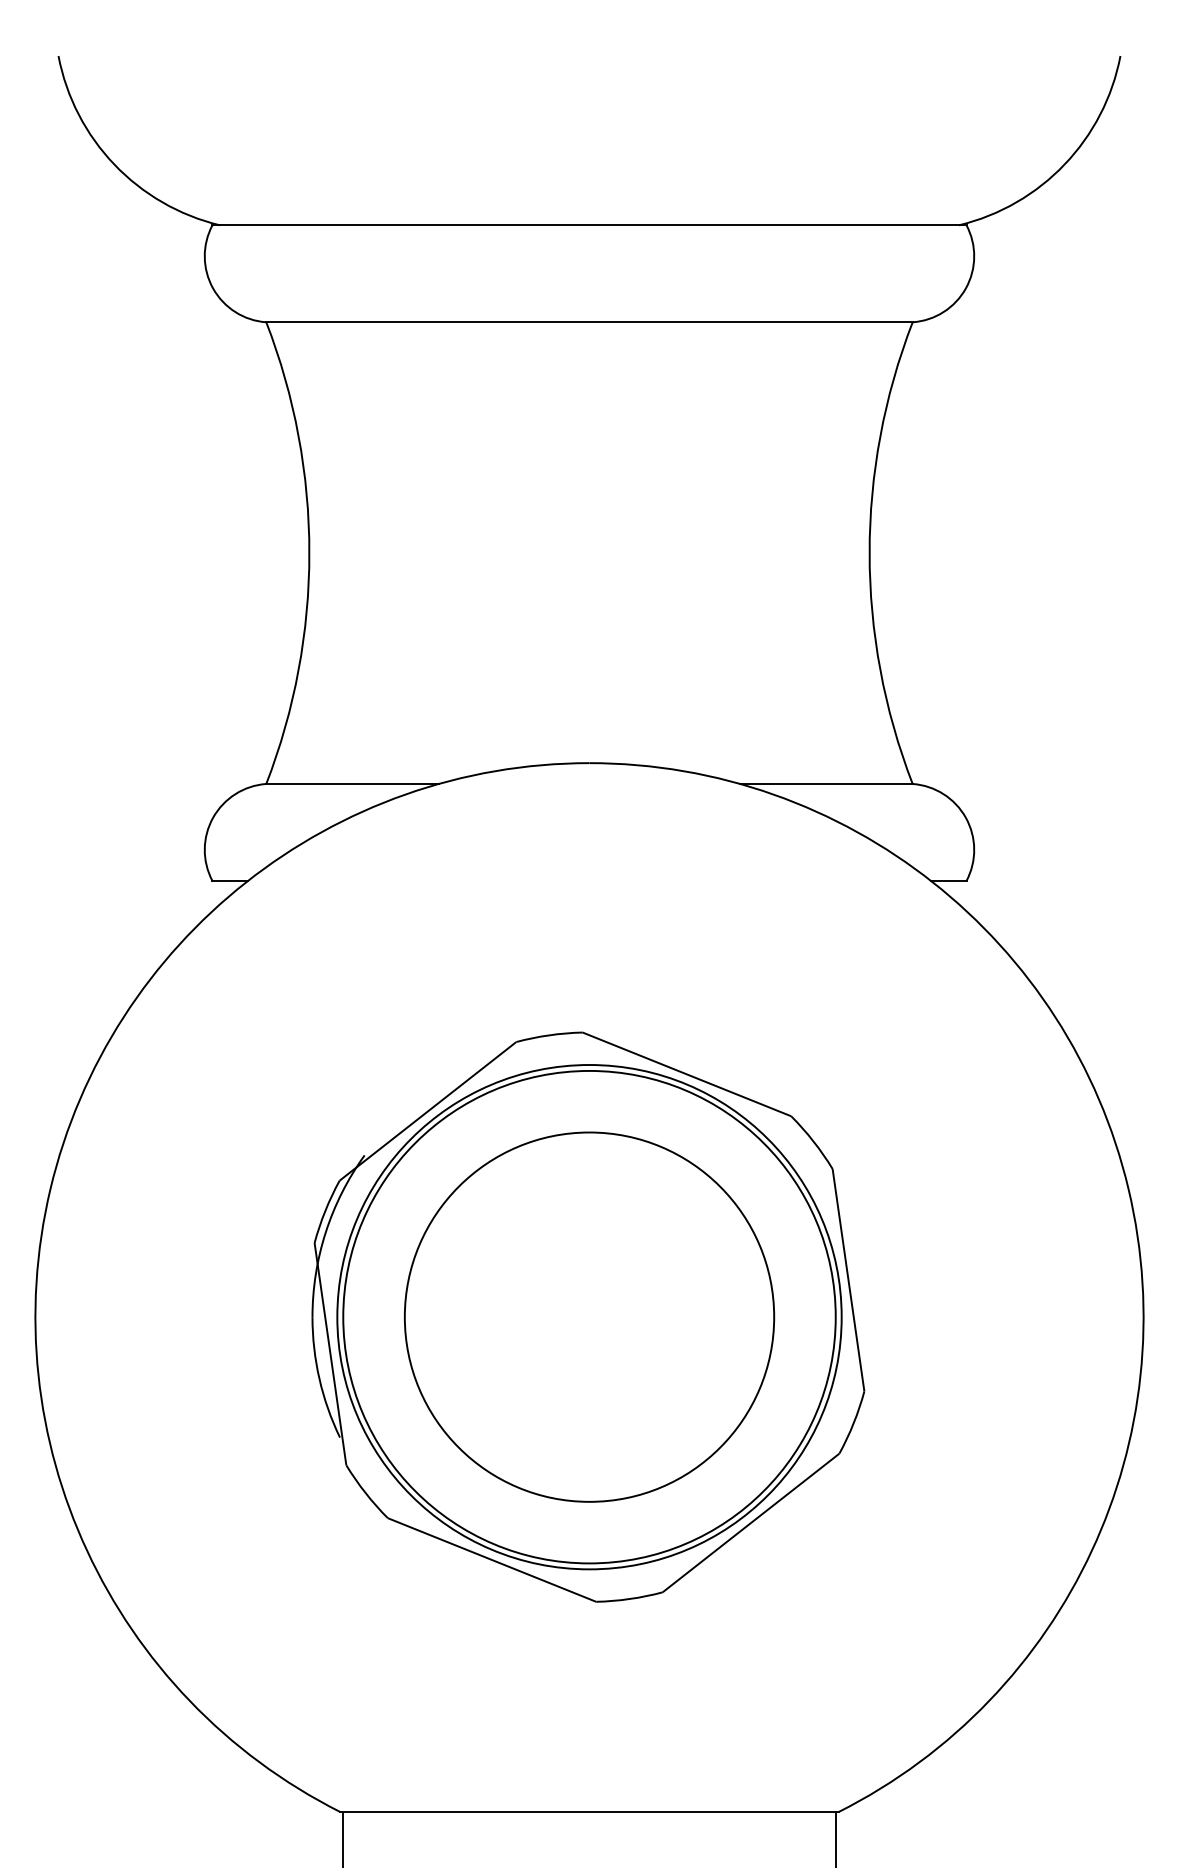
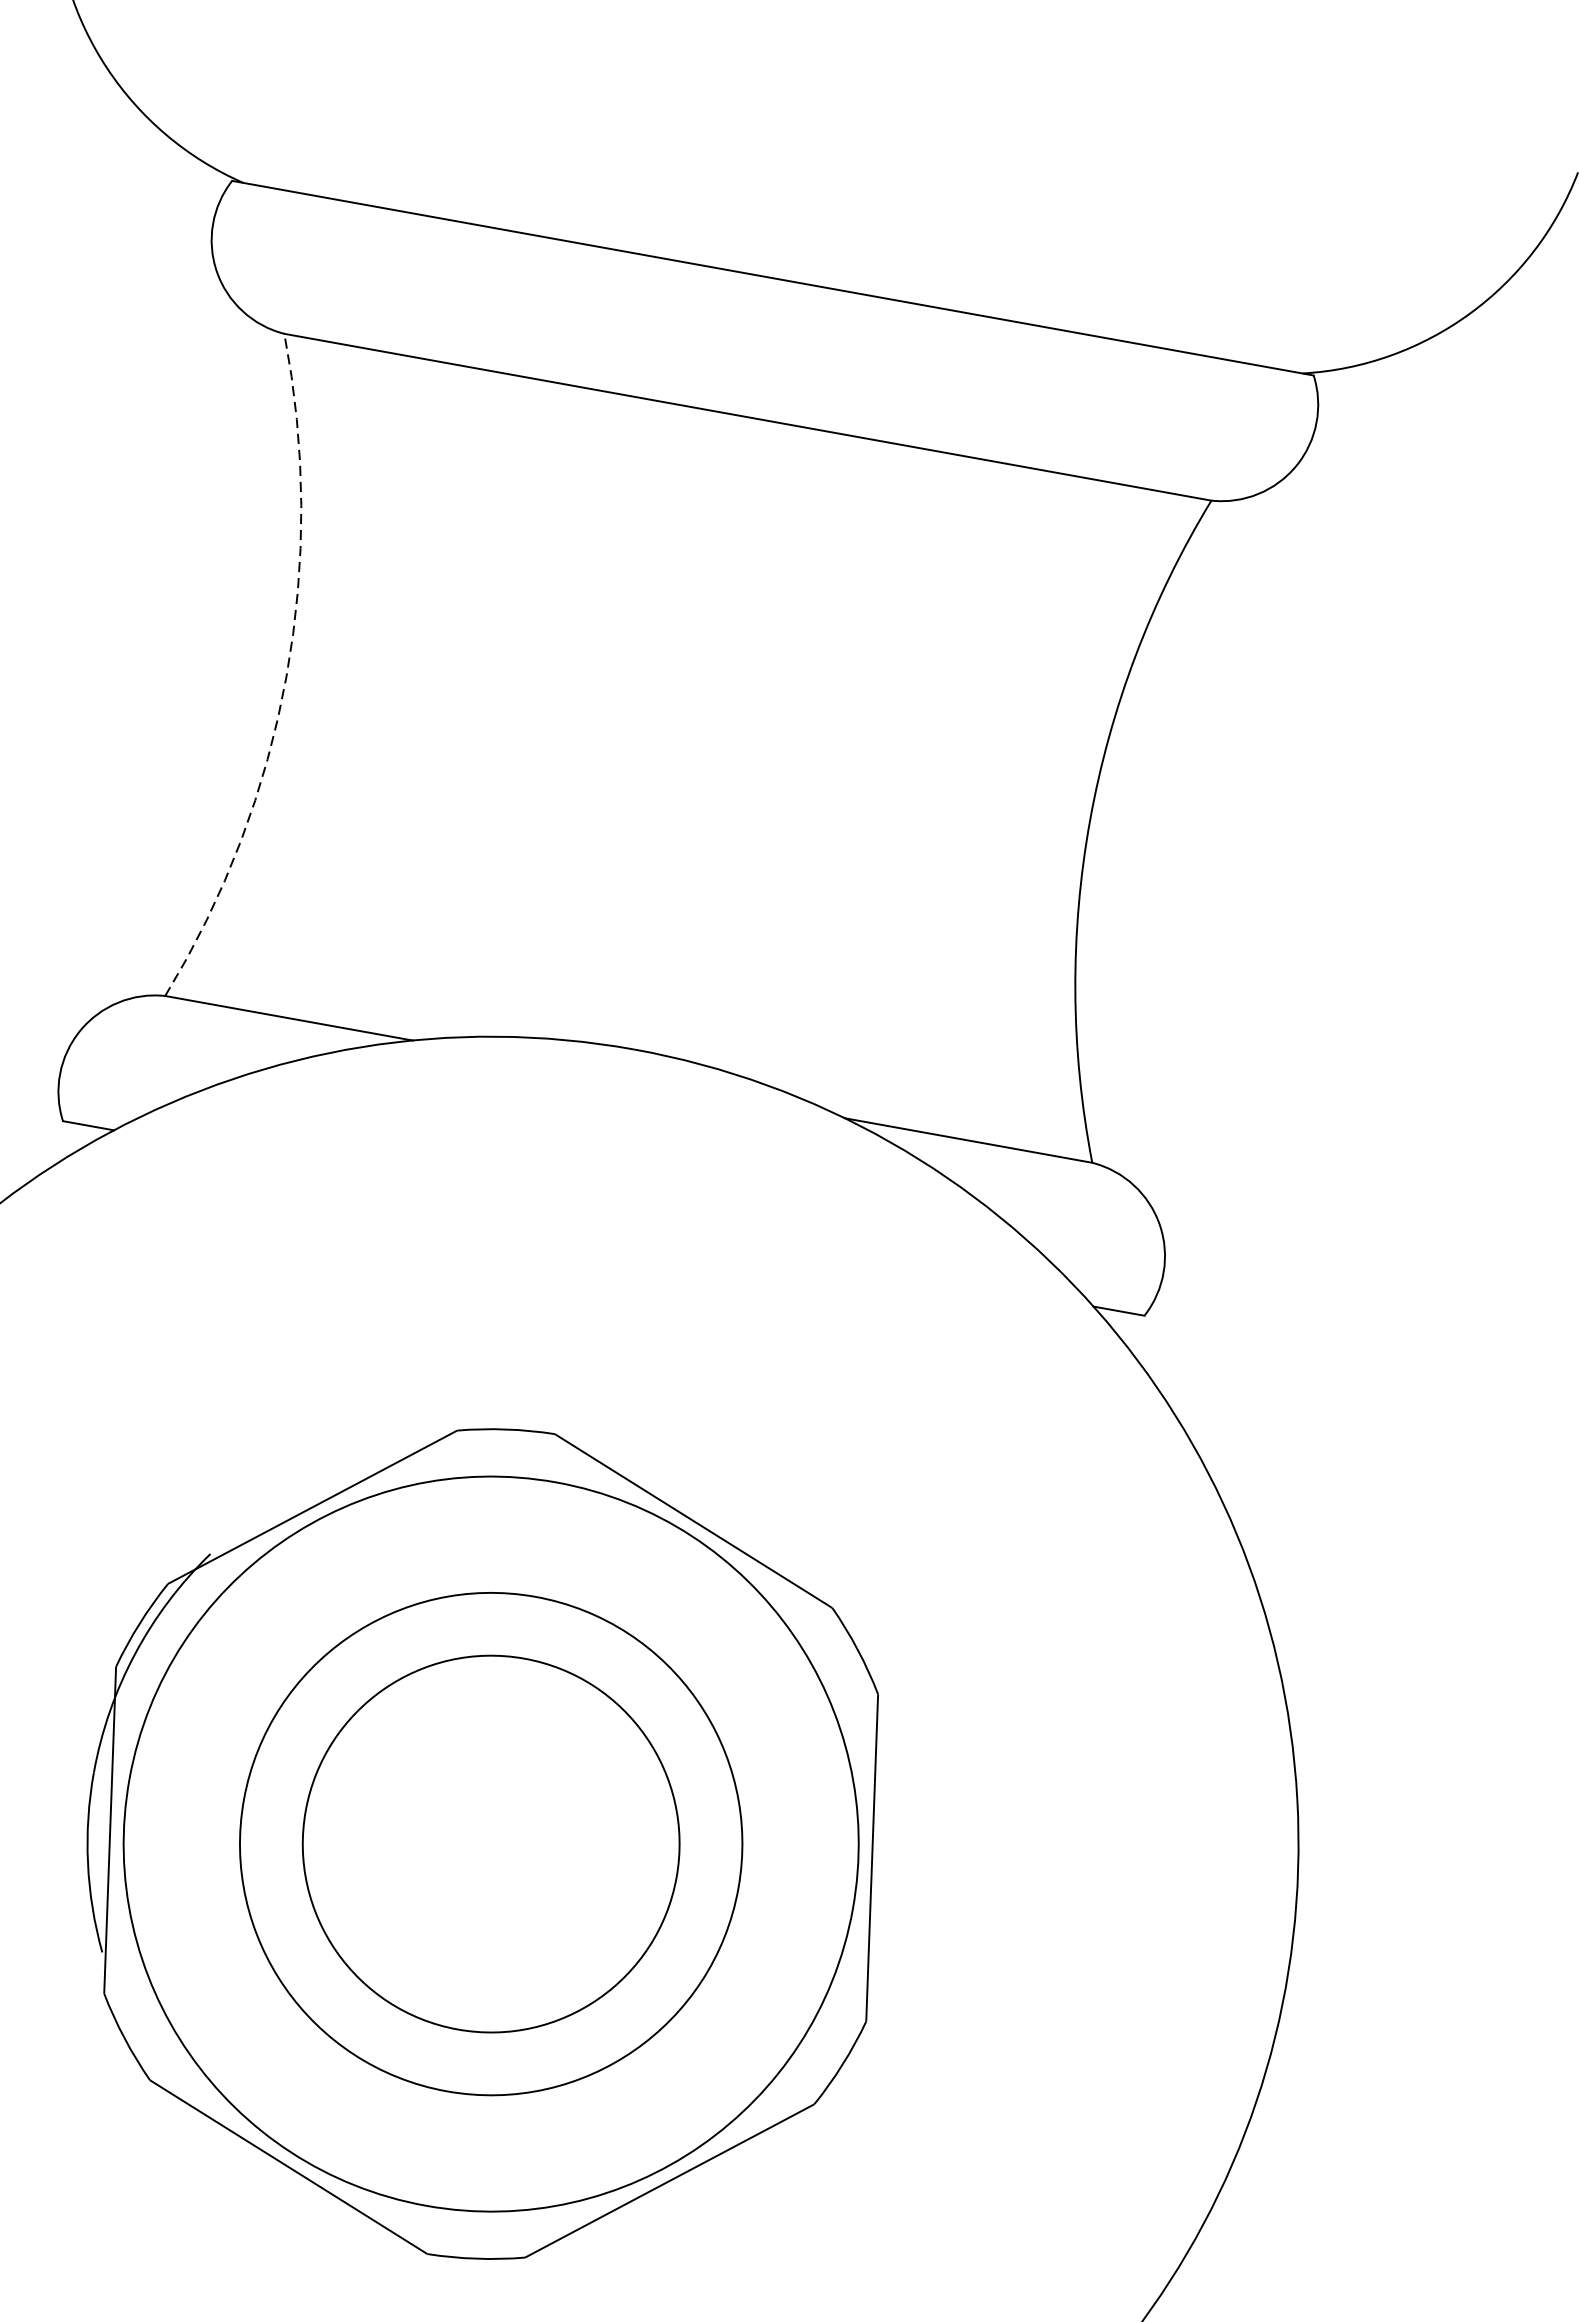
arc: (309, 553) -> (286, 676), solid -> dashed
circle: (589, 1316) -> (491, 1843), size x0.7
circle: (589, 1316) -> (491, 1843), size x0.7

